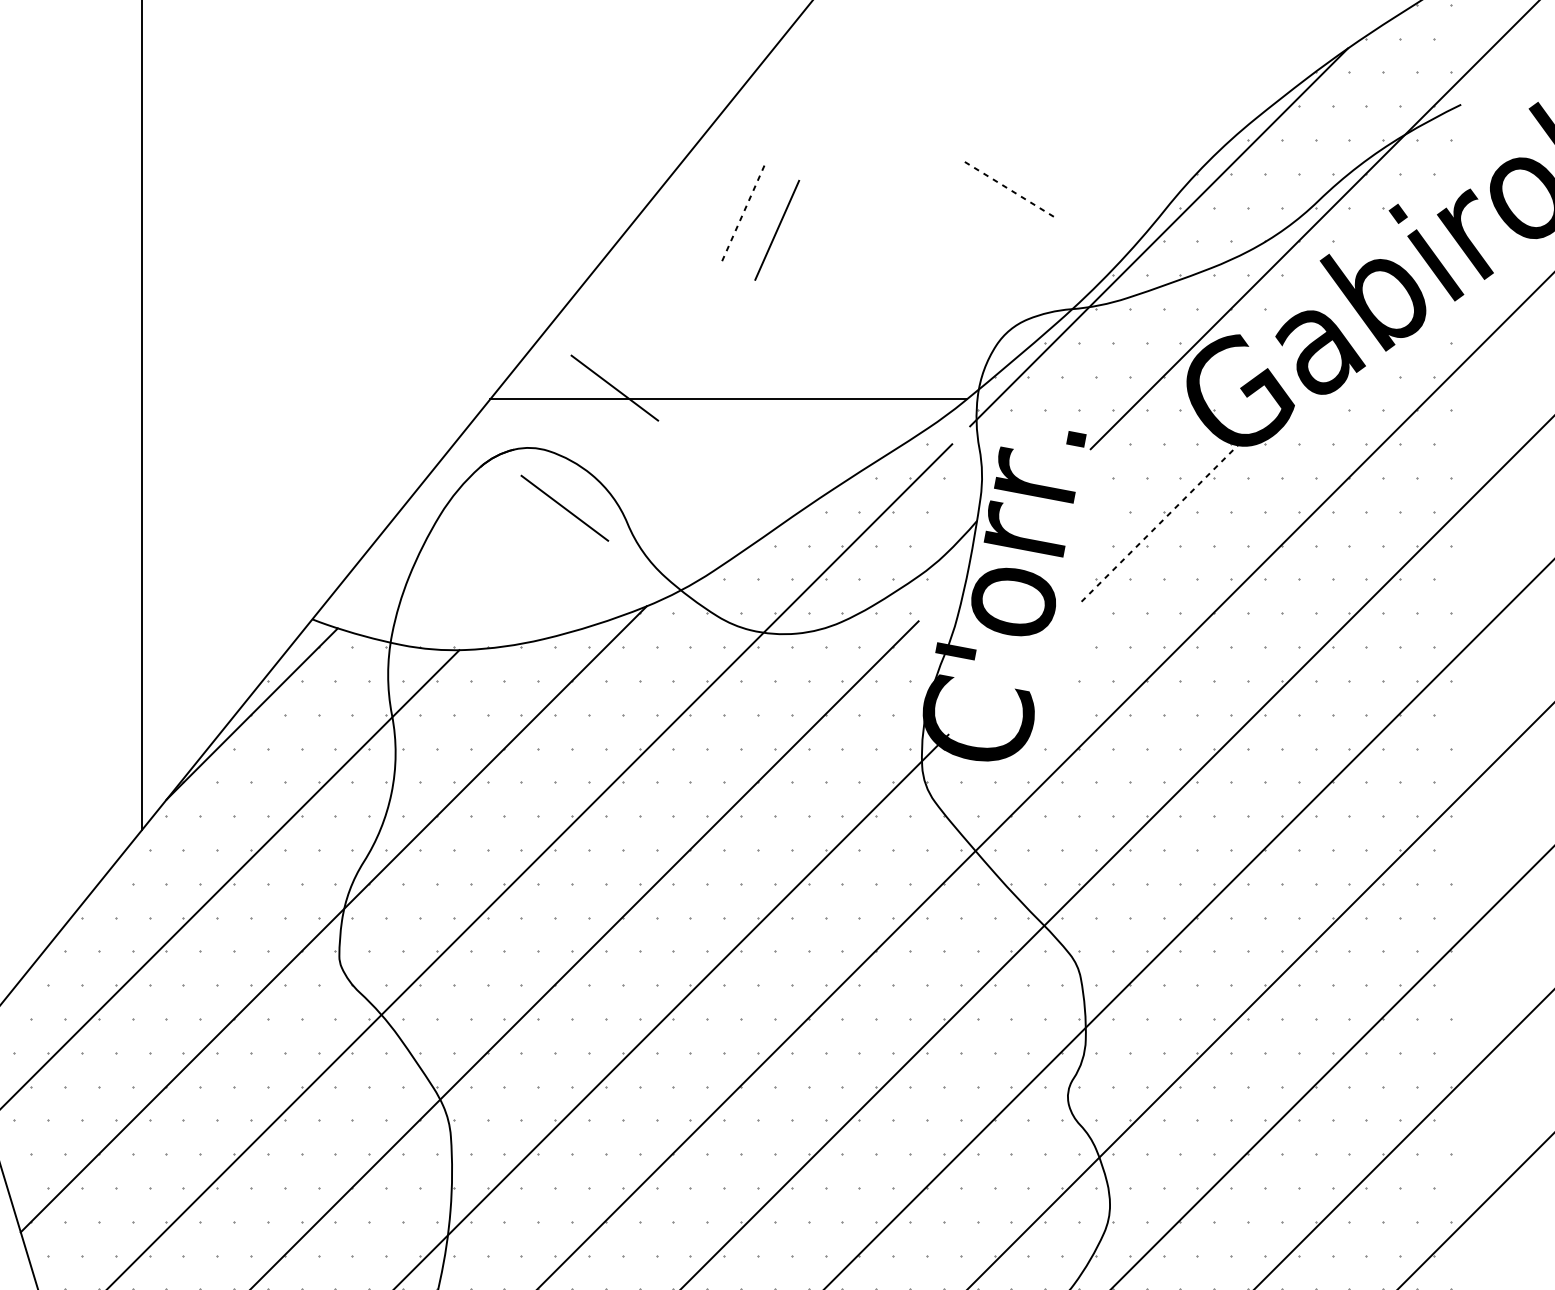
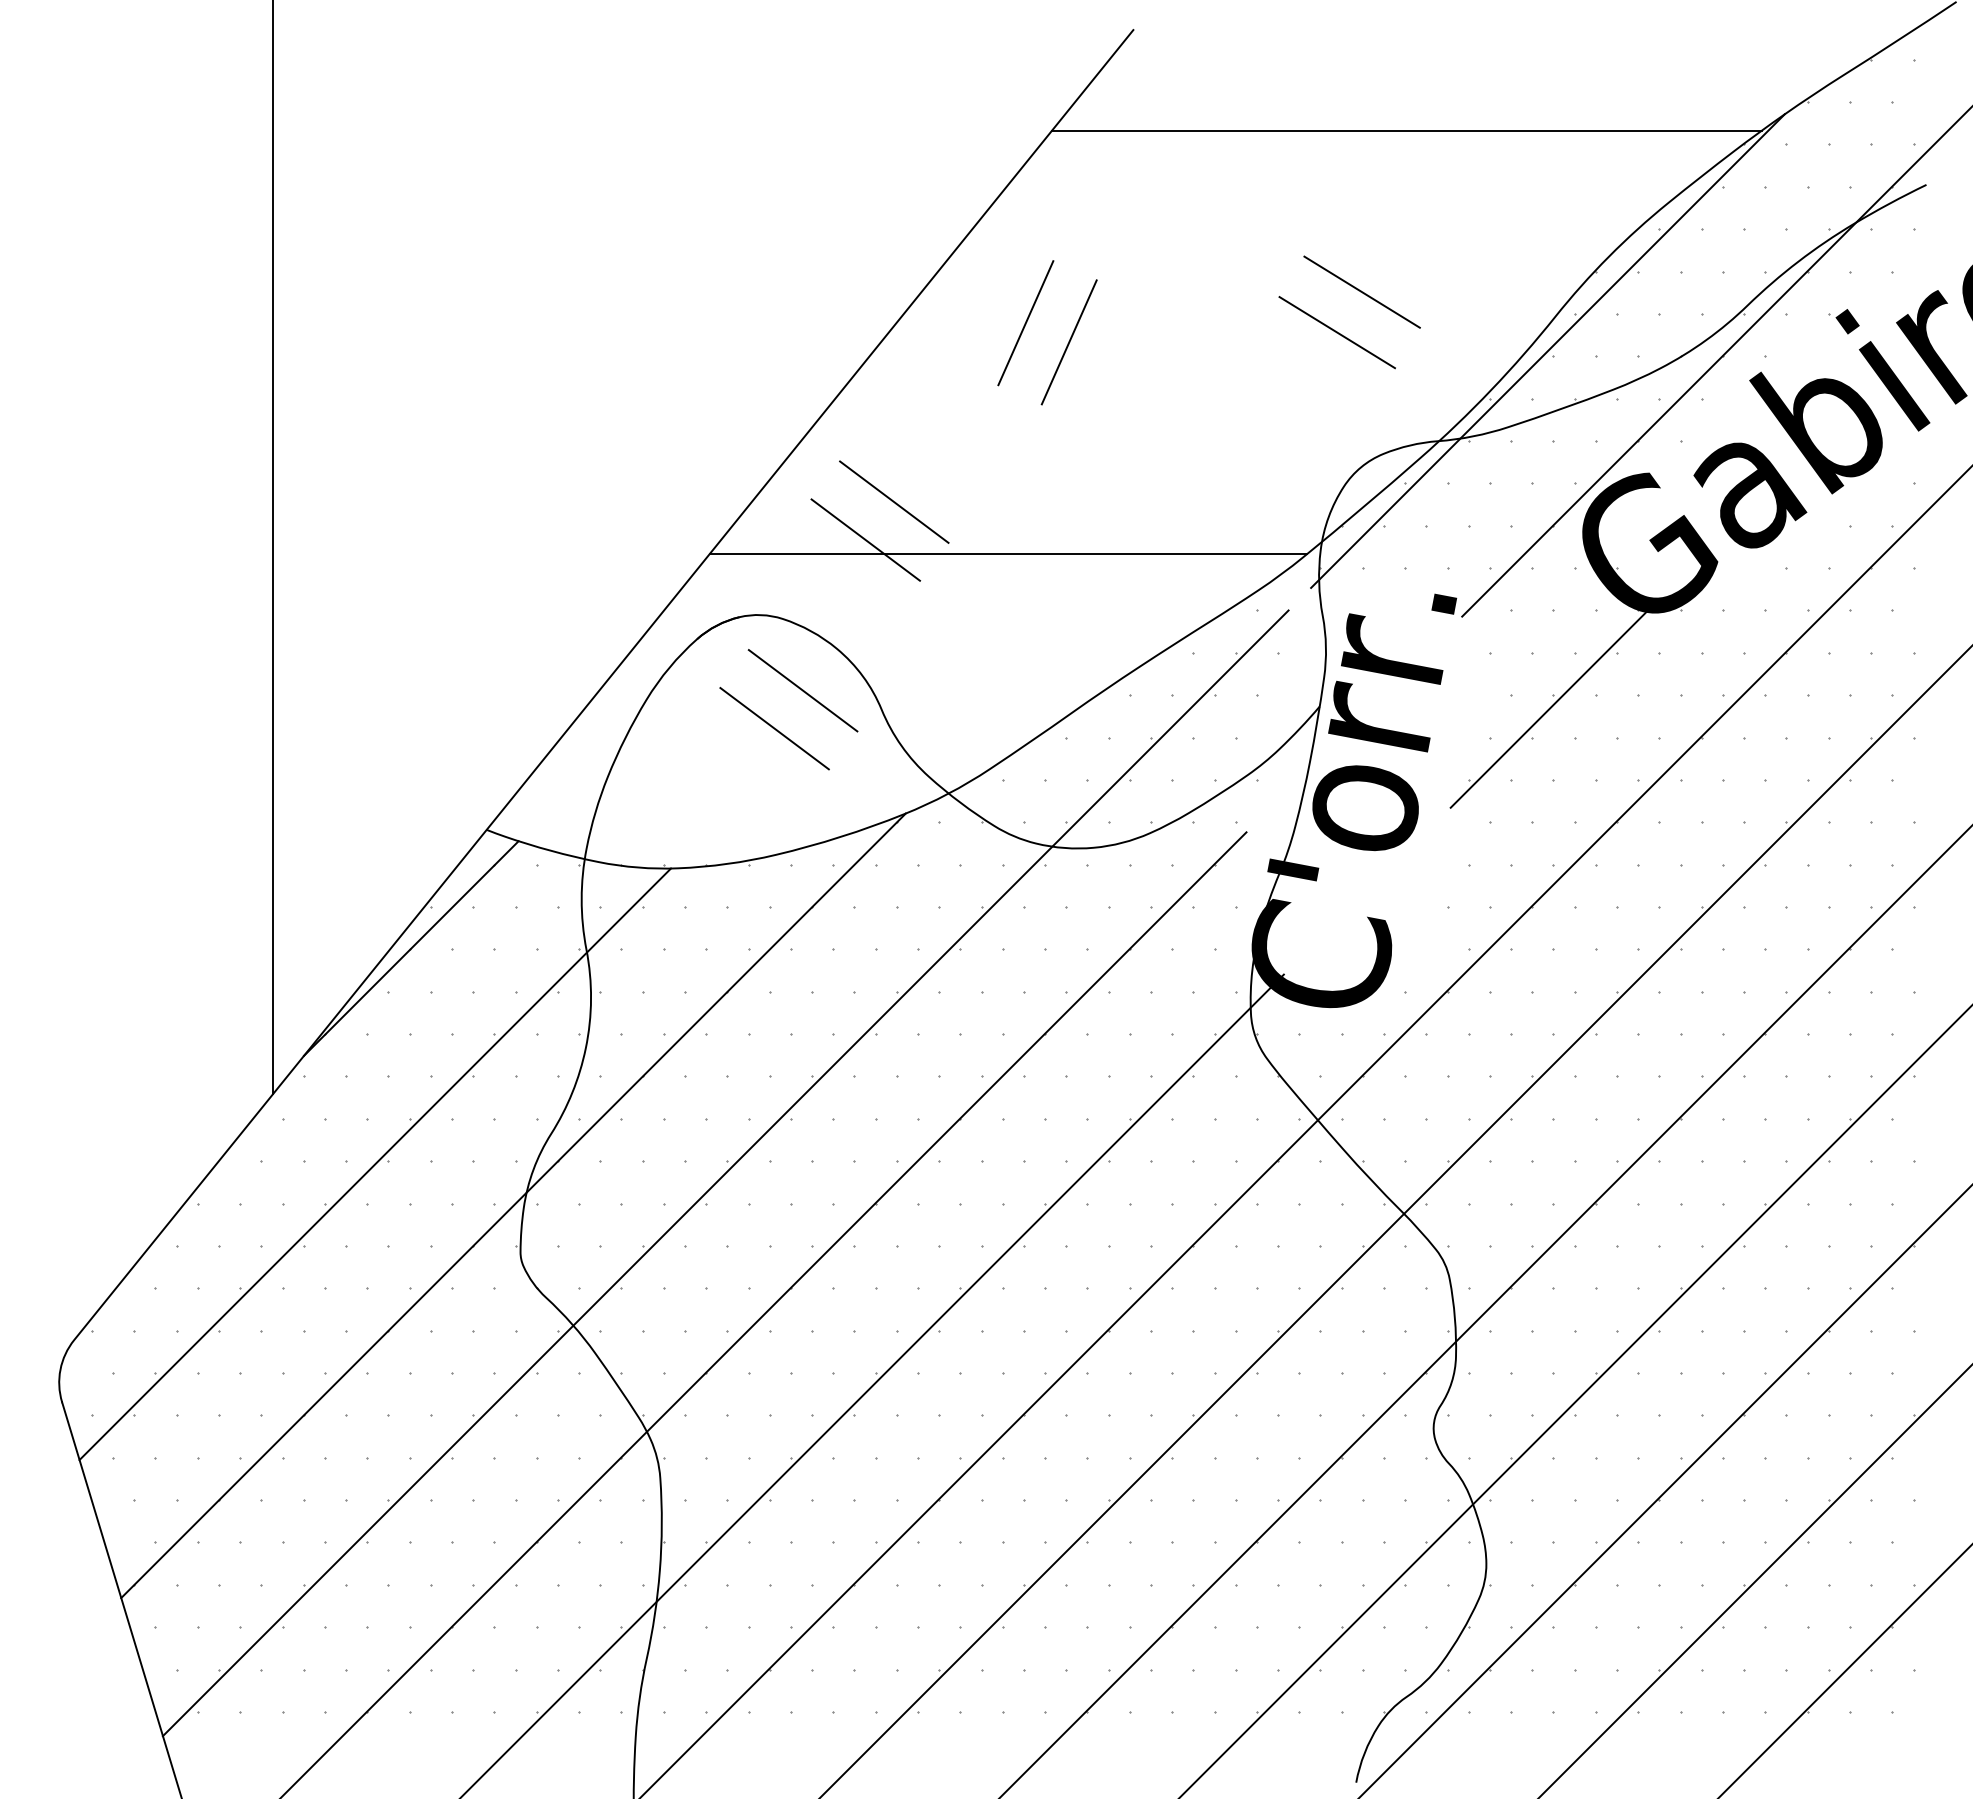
line: (1046, 61) -> (1406, 130), added
line: (1011, 190) -> (1362, 292), dashed -> solid
line: (742, 215) -> (1025, 323), dashed -> solid
line: (991, 222) -> (1337, 332), added
line: (637, 357) -> (894, 501), added
line: (1163, 519) -> (1553, 704), dashed -> solid
line: (542, 538) -> (774, 728), added

